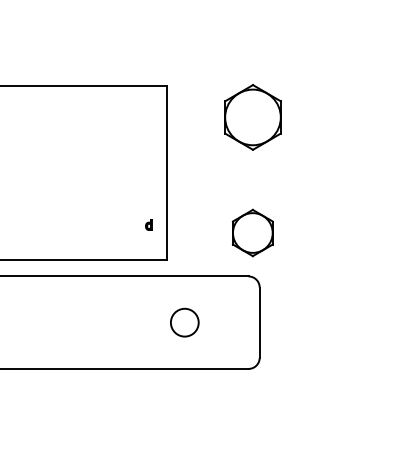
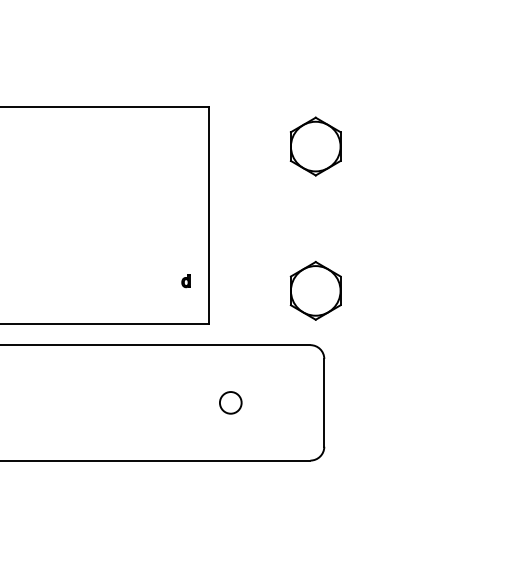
part: (252, 117) -> (315, 146), size x0.71
circle: (184, 322) -> (230, 402), size x0.62

